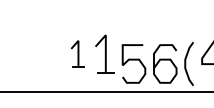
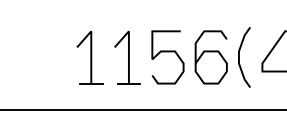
part: (77, 53) -> (89, 56), size x1.43
part: (157, 63) -> (200, 56), moved

